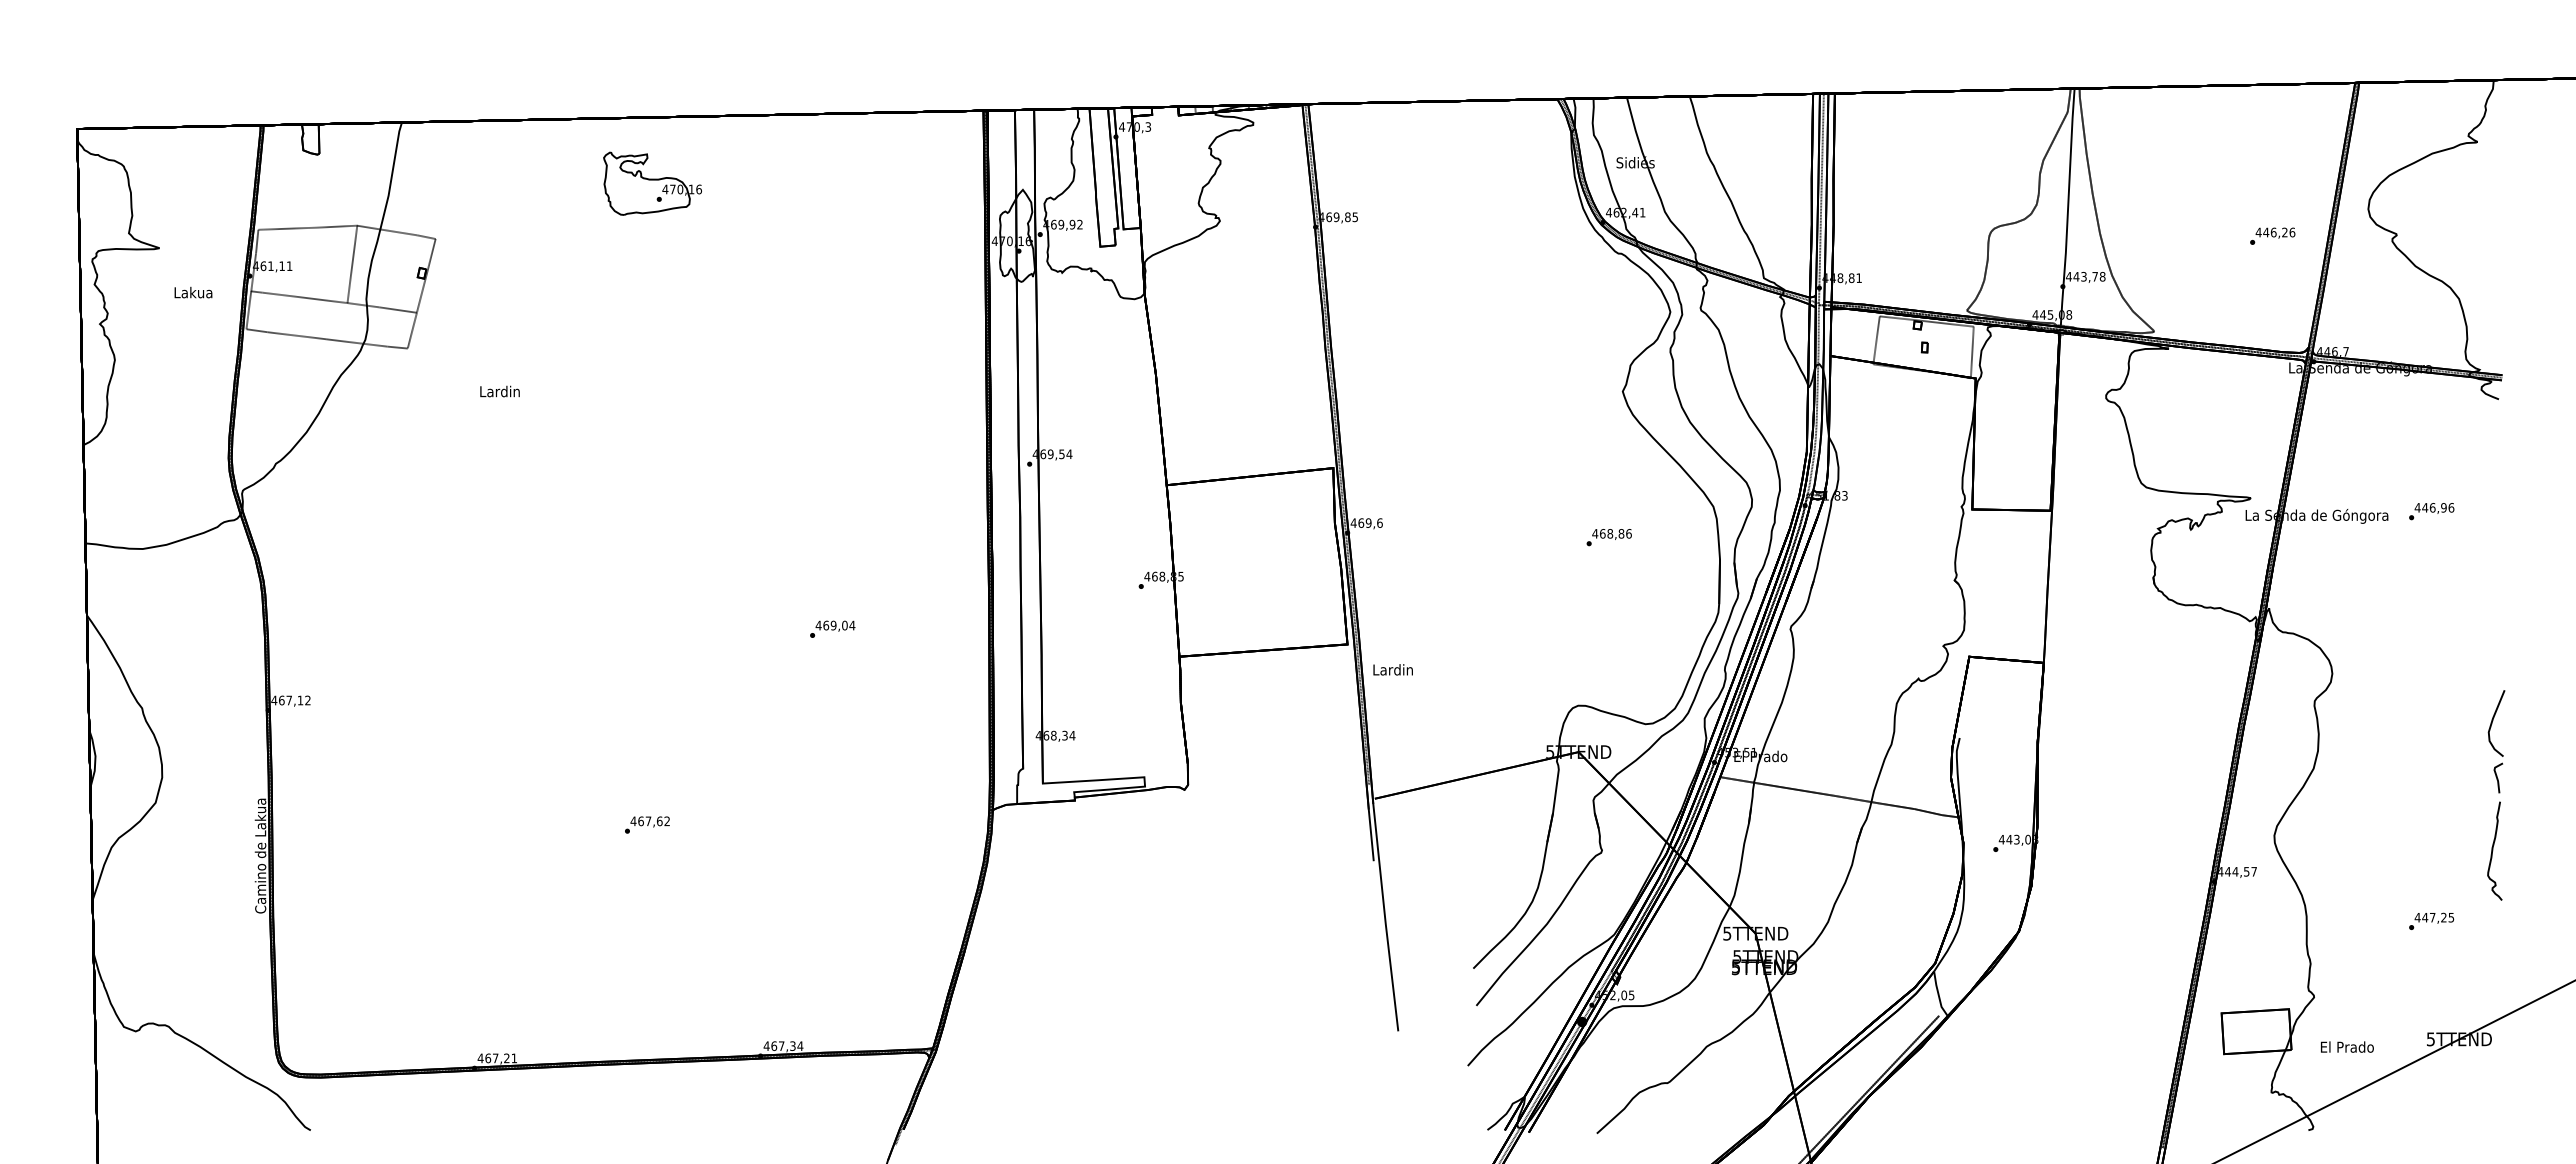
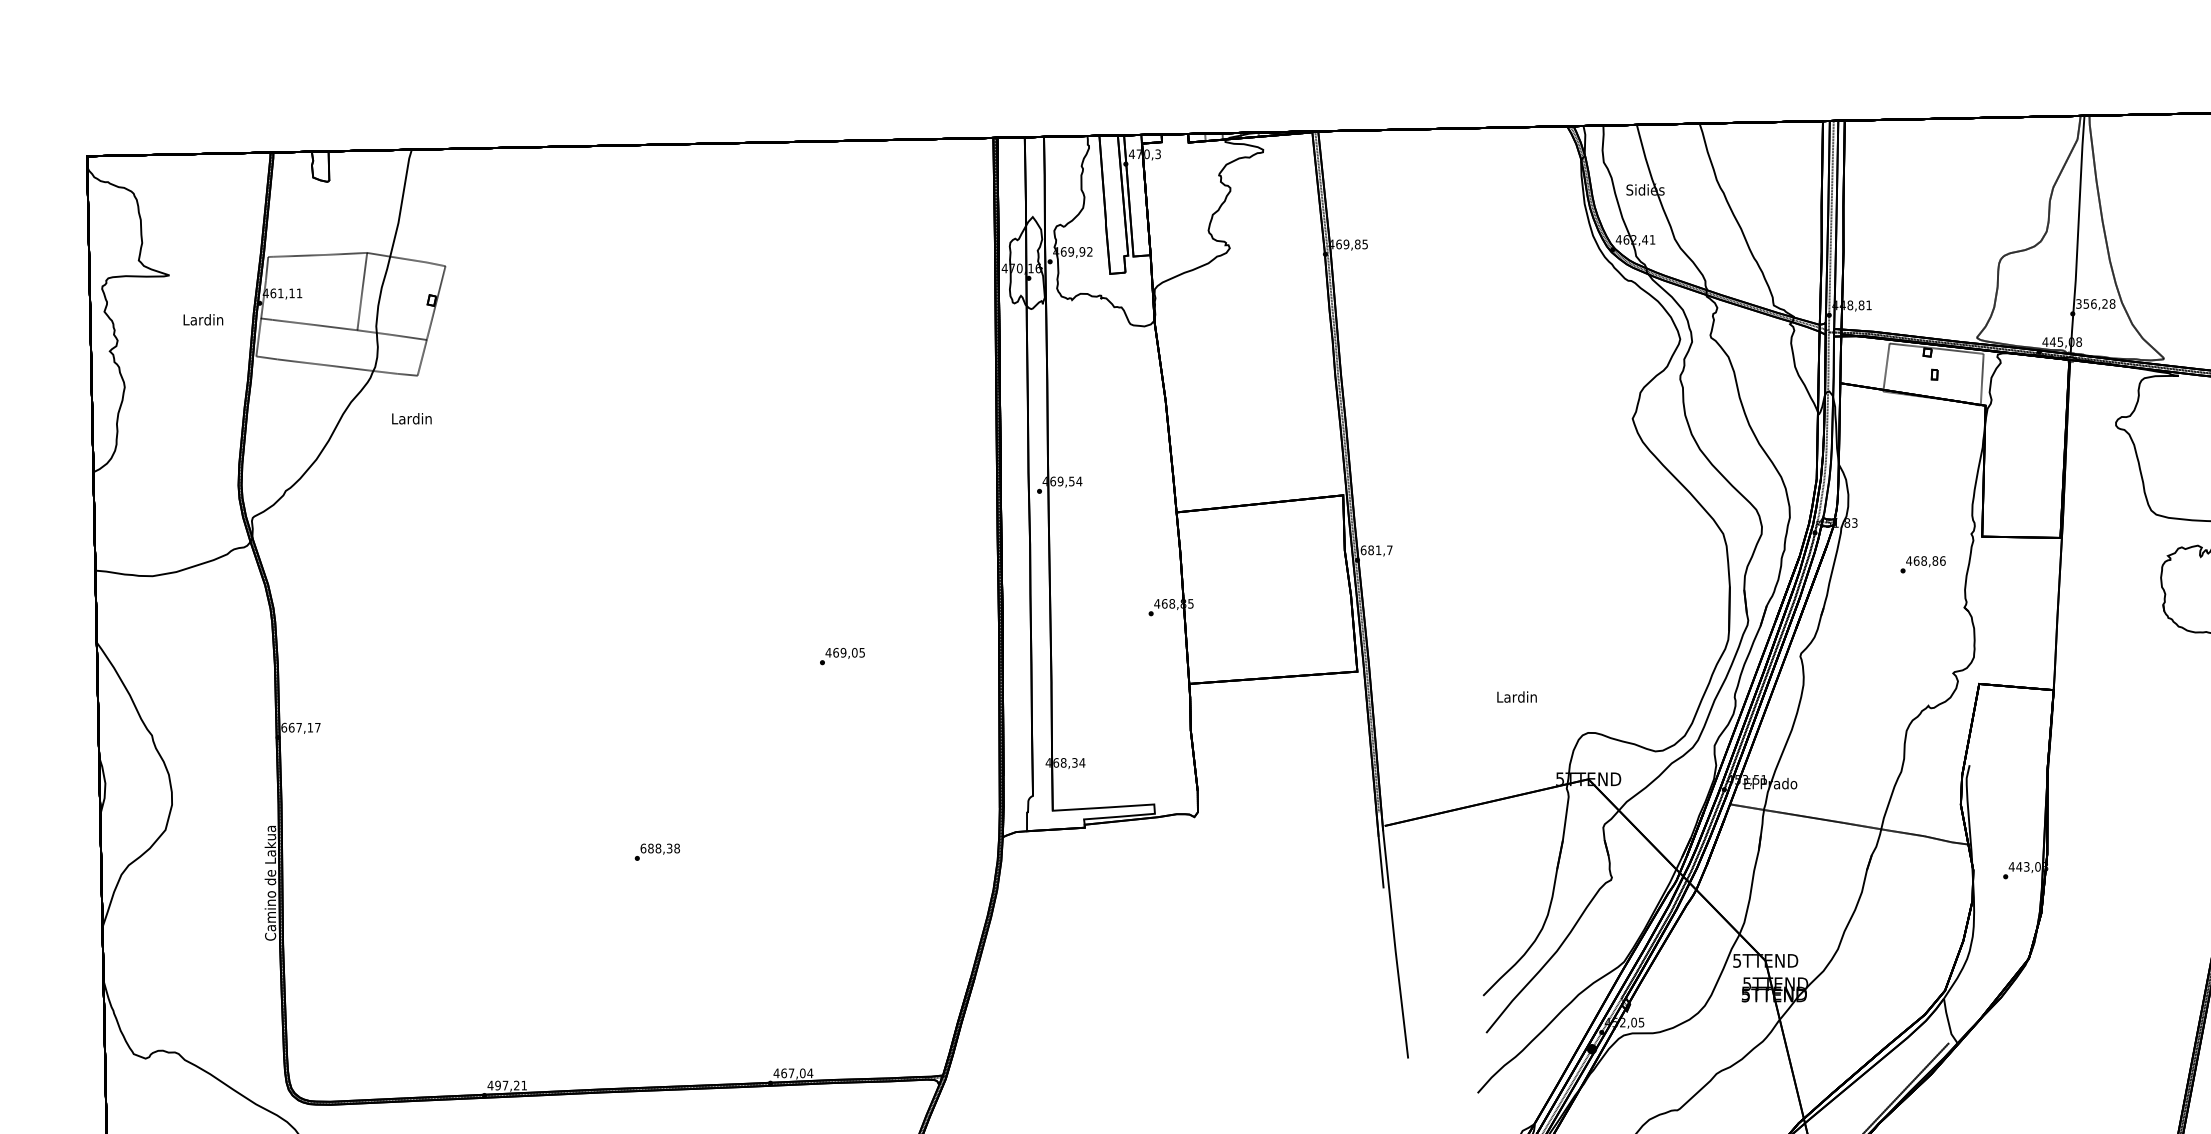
part: (652, 183) -> (662, 210), removed
text: (2081, 276) -> (2091, 303), 443,78 -> 356,28
text: (193, 292) -> (203, 319), Lakua -> Lardin
text: (499, 391) -> (411, 418), moved
text: (1366, 522) -> (1376, 549), 469,6 -> 681,7
text: (1608, 537) -> (1922, 564), moved
text: (852, 625) -> (862, 652), 469,04 -> 469,05
text: (1392, 669) -> (1516, 696), moved
text: (290, 700) -> (300, 727), 467,12 -> 667,17
text: (650, 821) -> (660, 848), 467,62 -> 688,38
text: (792, 1045) -> (802, 1072), 467,34 -> 467,04
text: (488, 1058) -> (498, 1085), 467,21 -> 497,21

